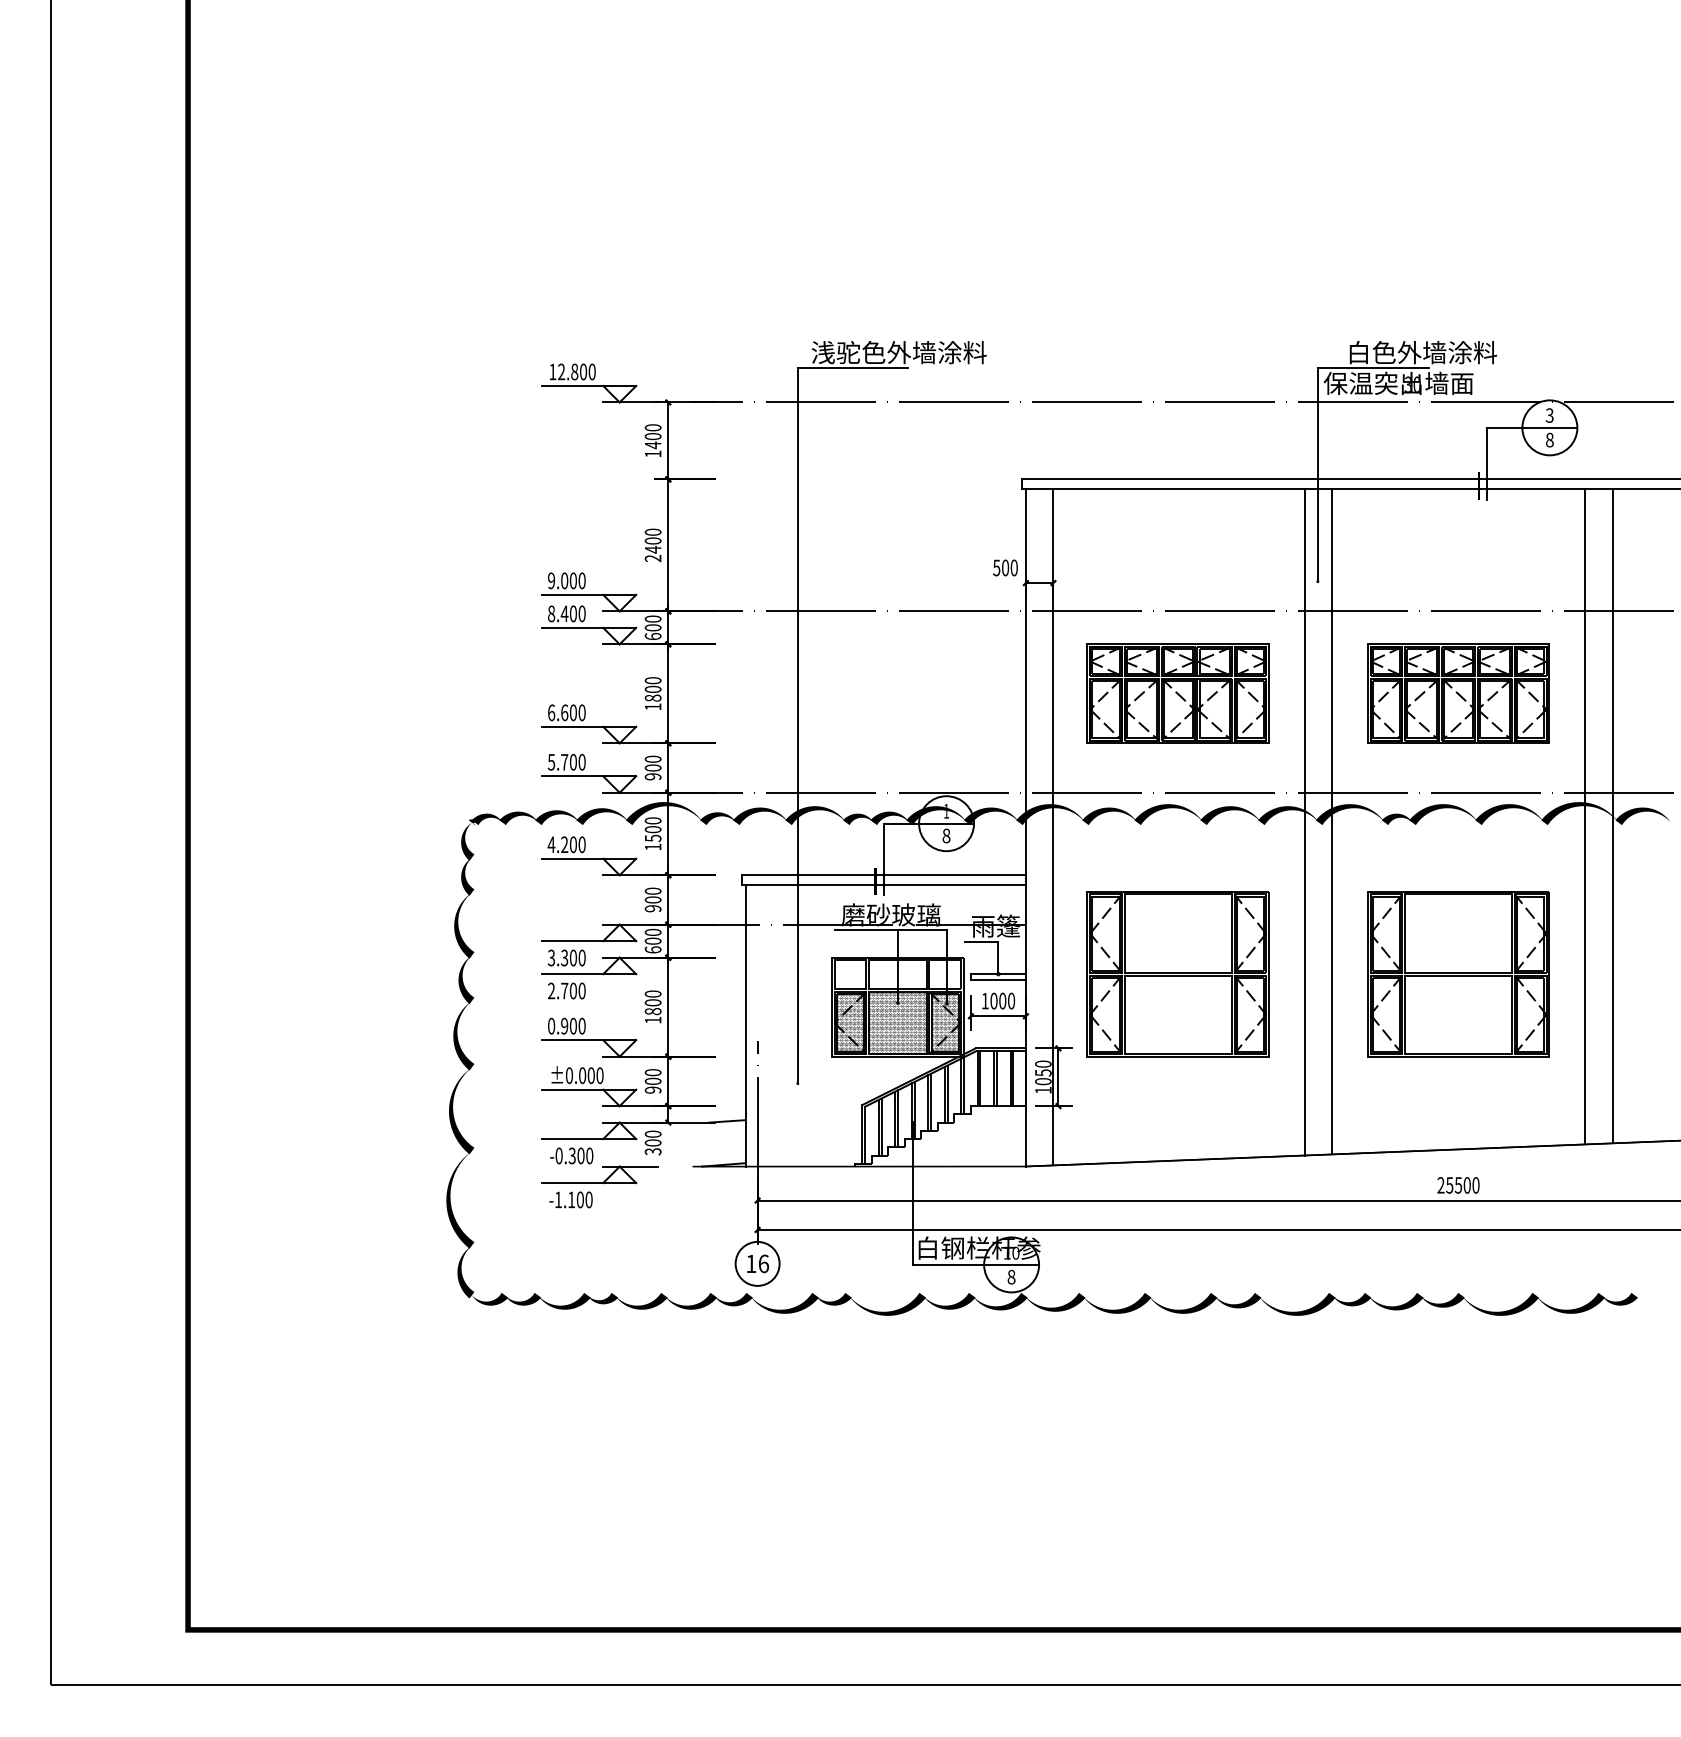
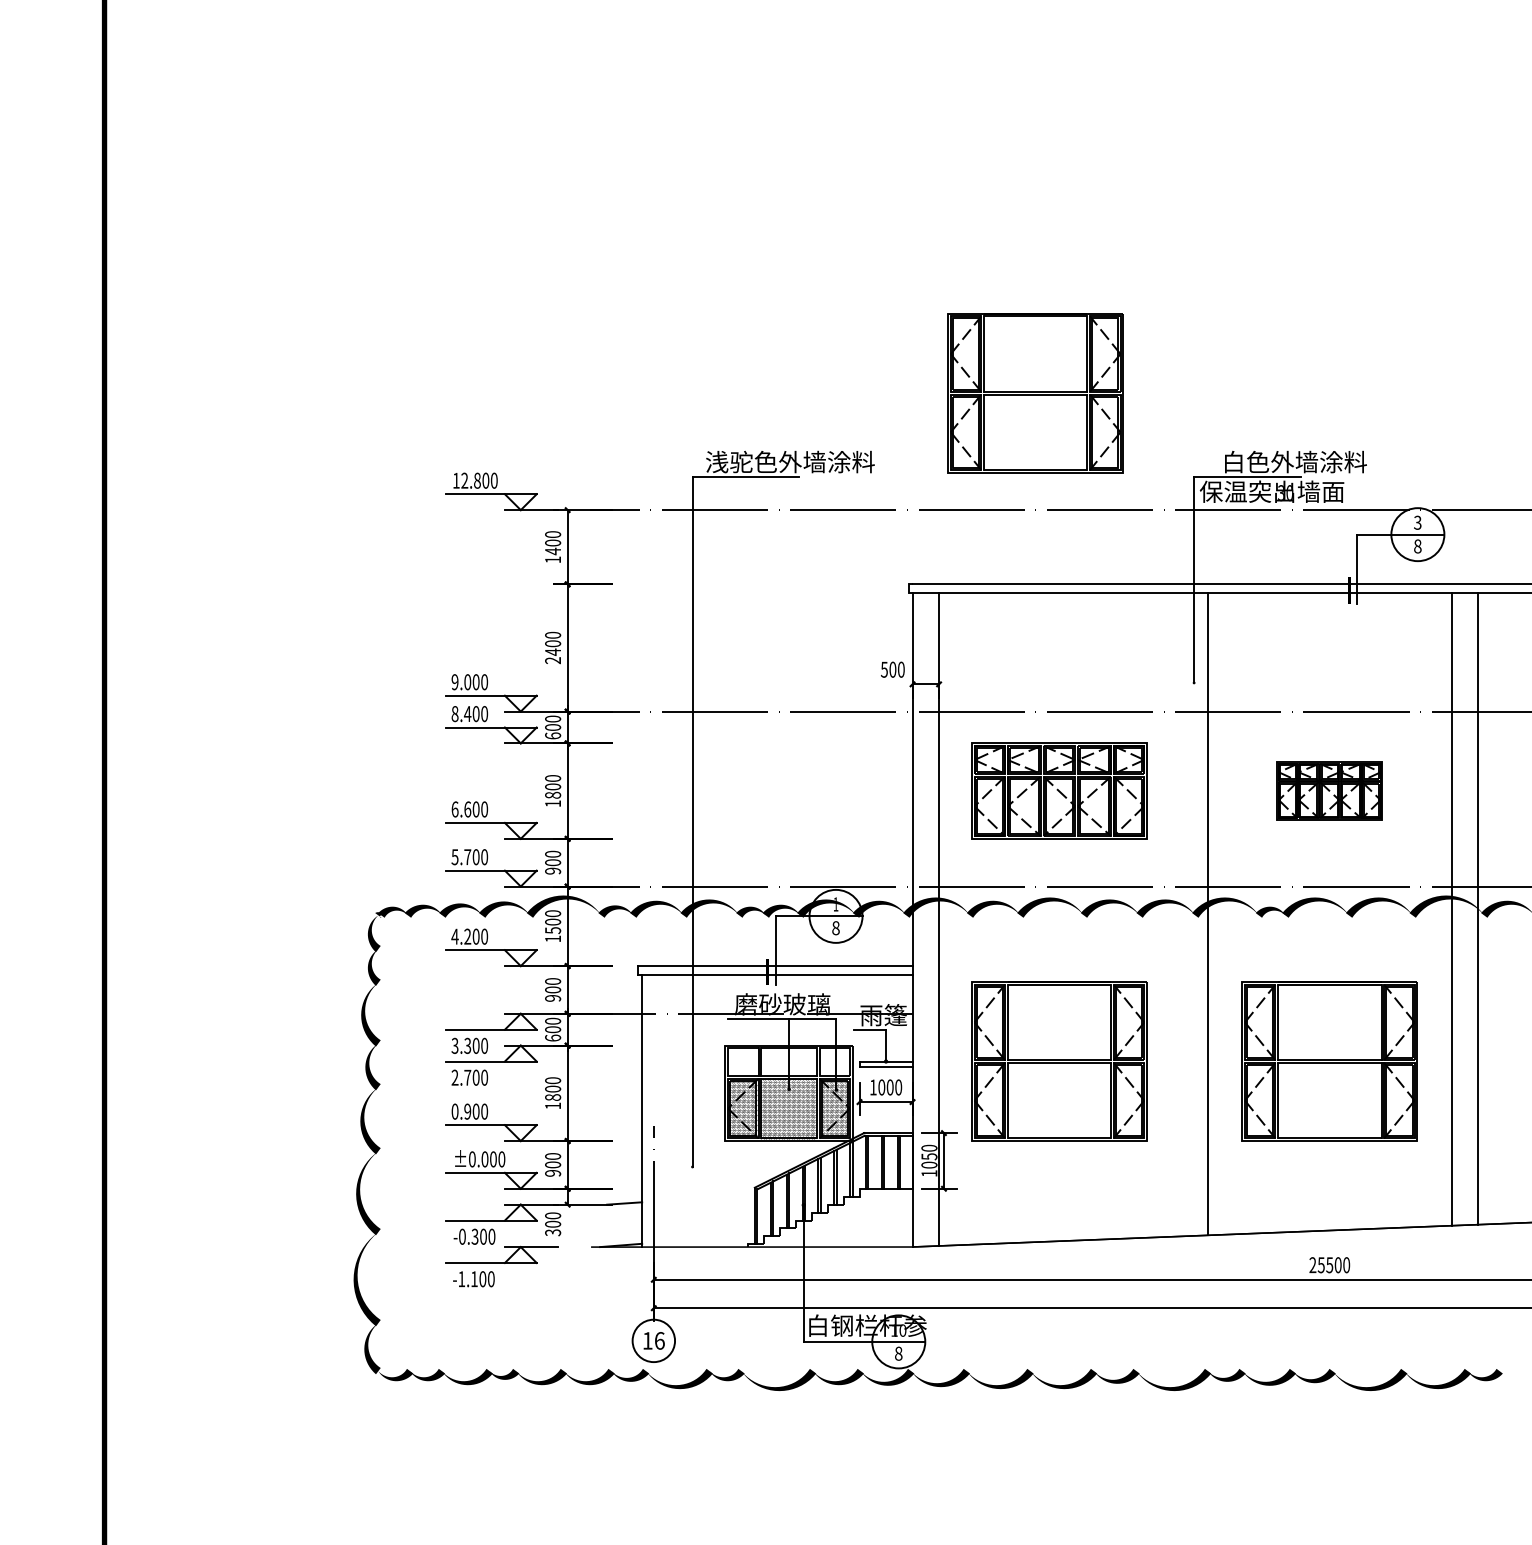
part: (1153, 281) -> (1035, 393), added
part: (1458, 693) -> (1329, 790), size x0.6
line: (1304, 821) -> (1181, 914), removed

